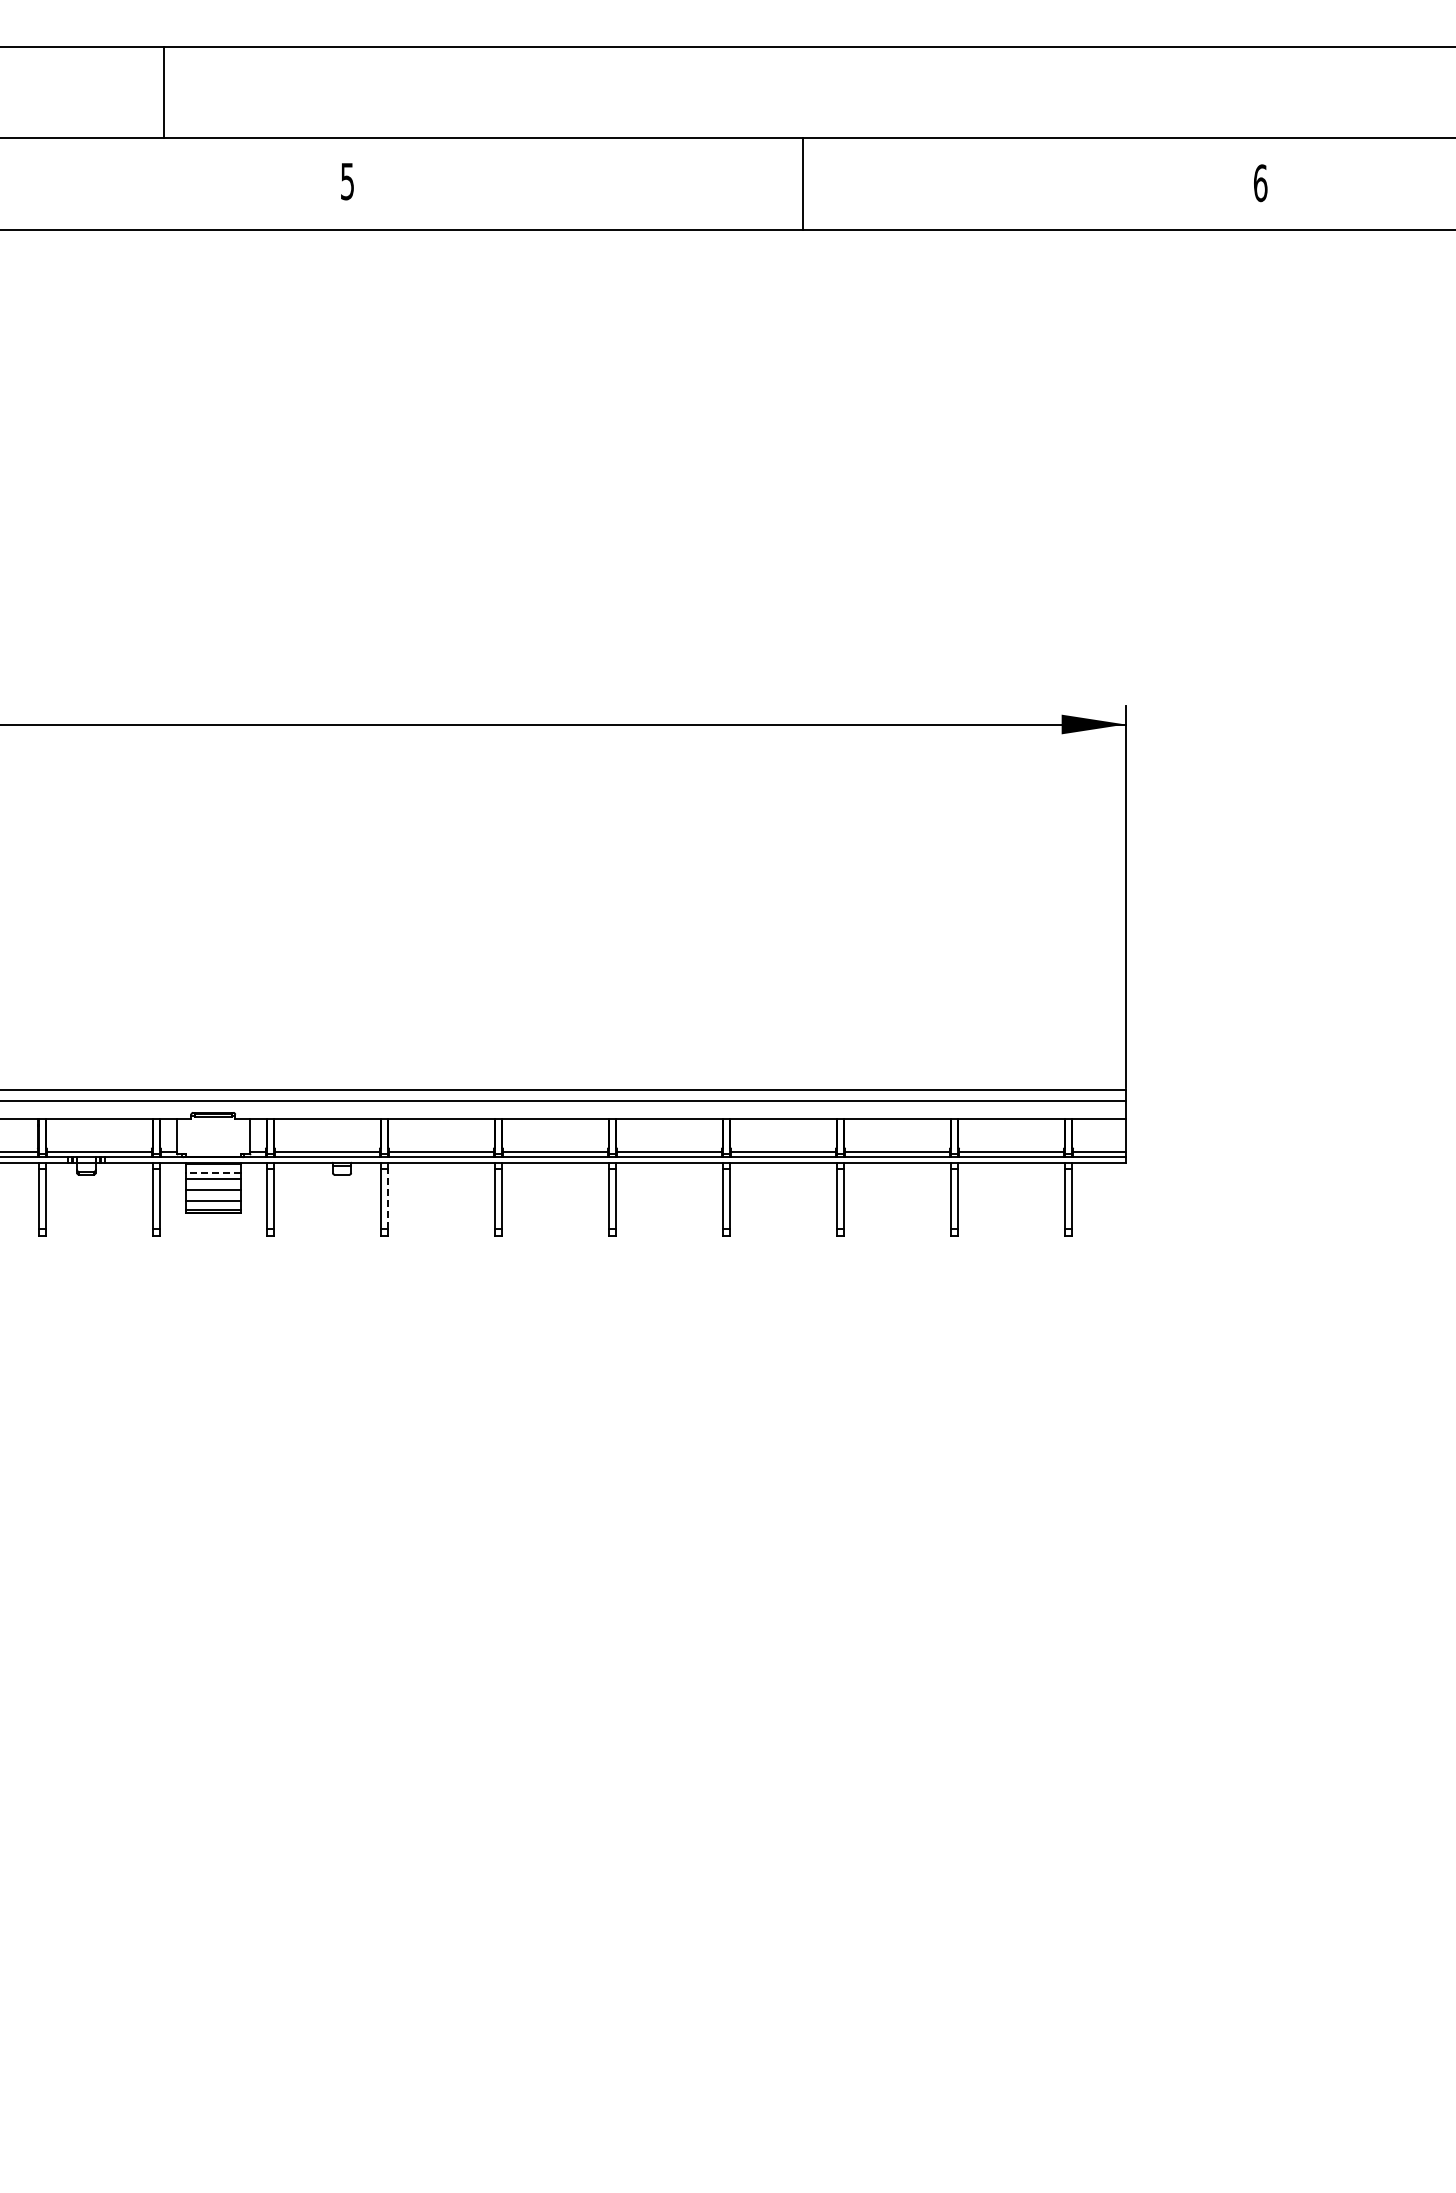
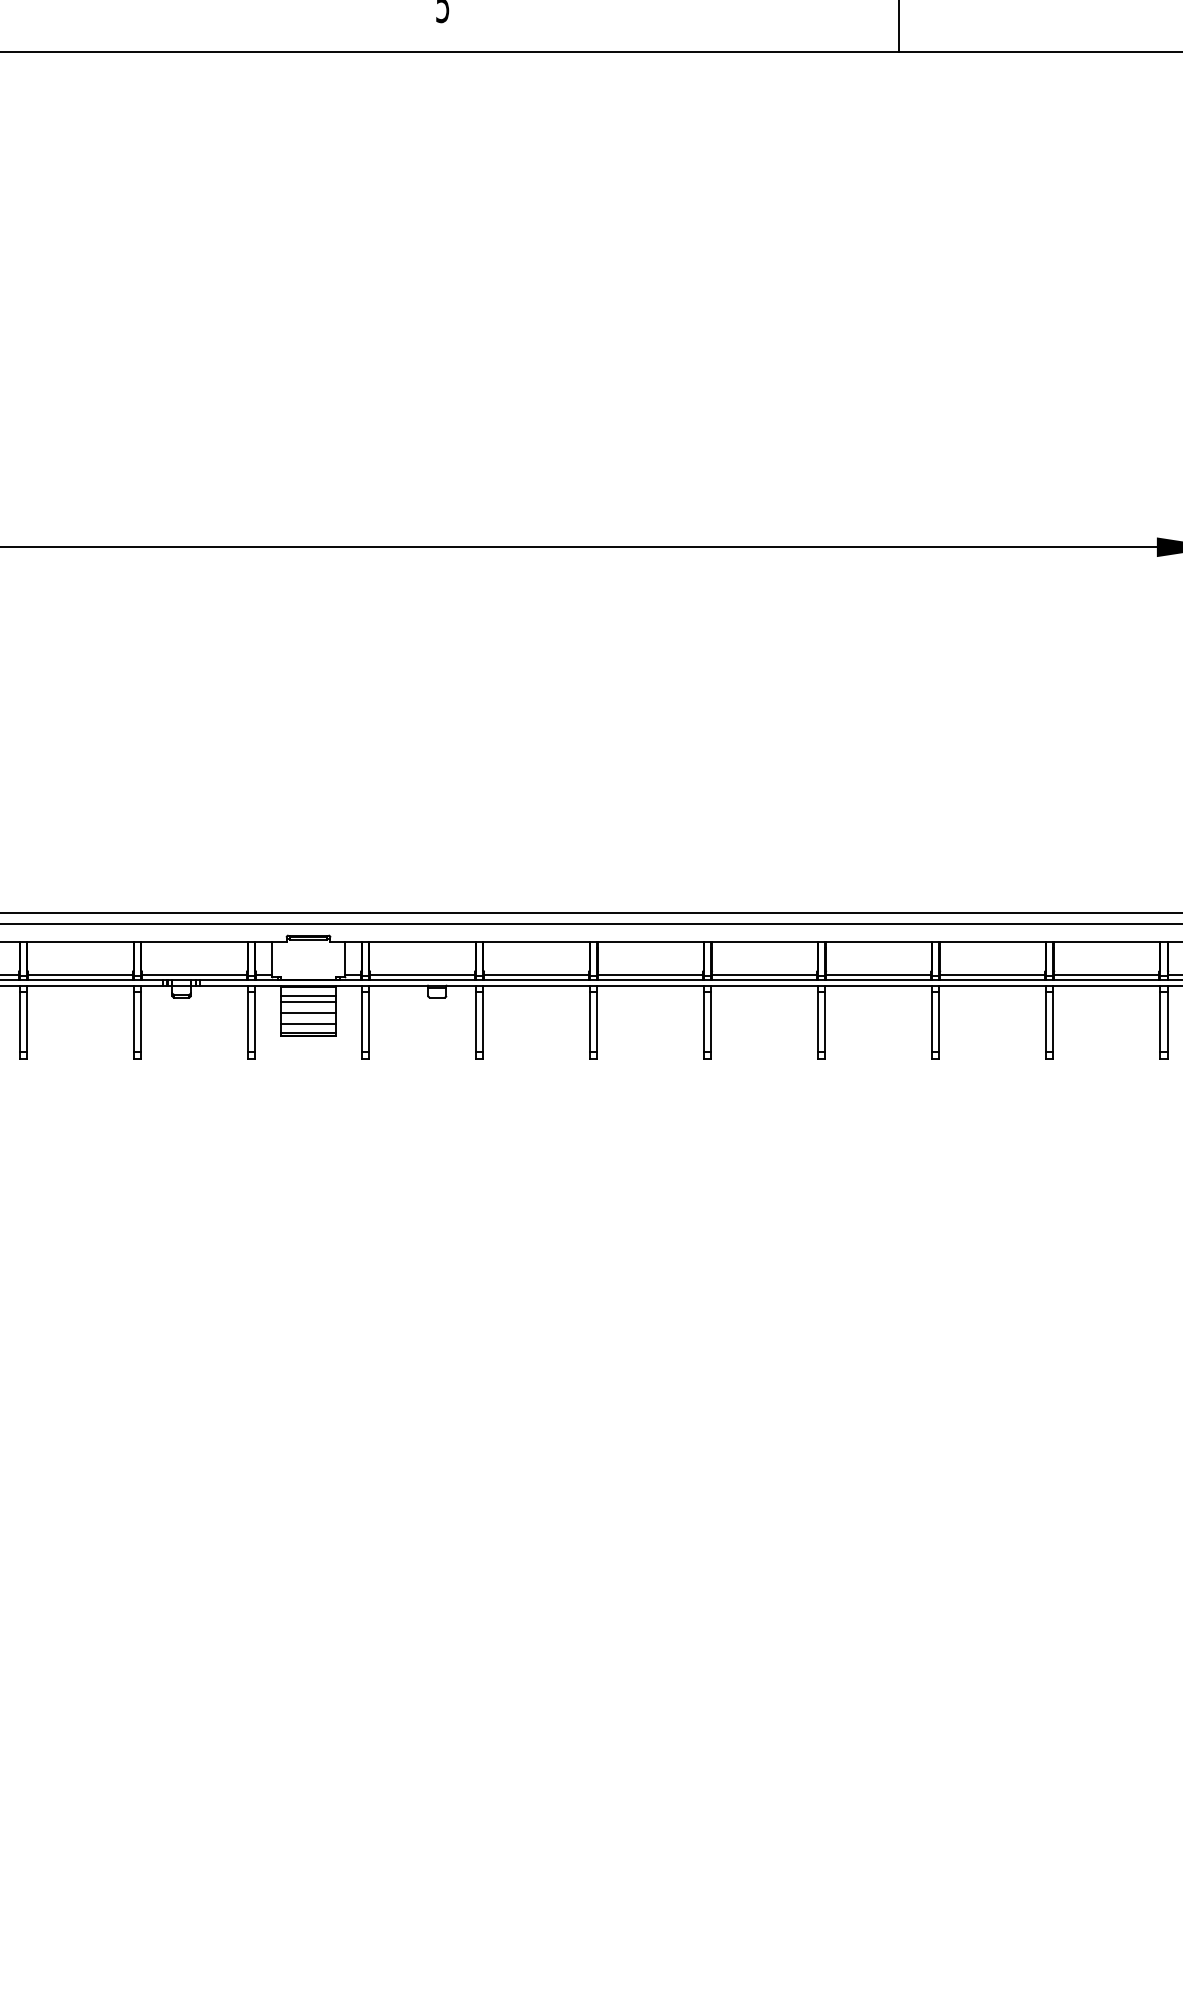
line: (212, 1173) -> (307, 996), dashed -> solid
line: (388, 1198) -> (483, 1021), dashed -> solid

